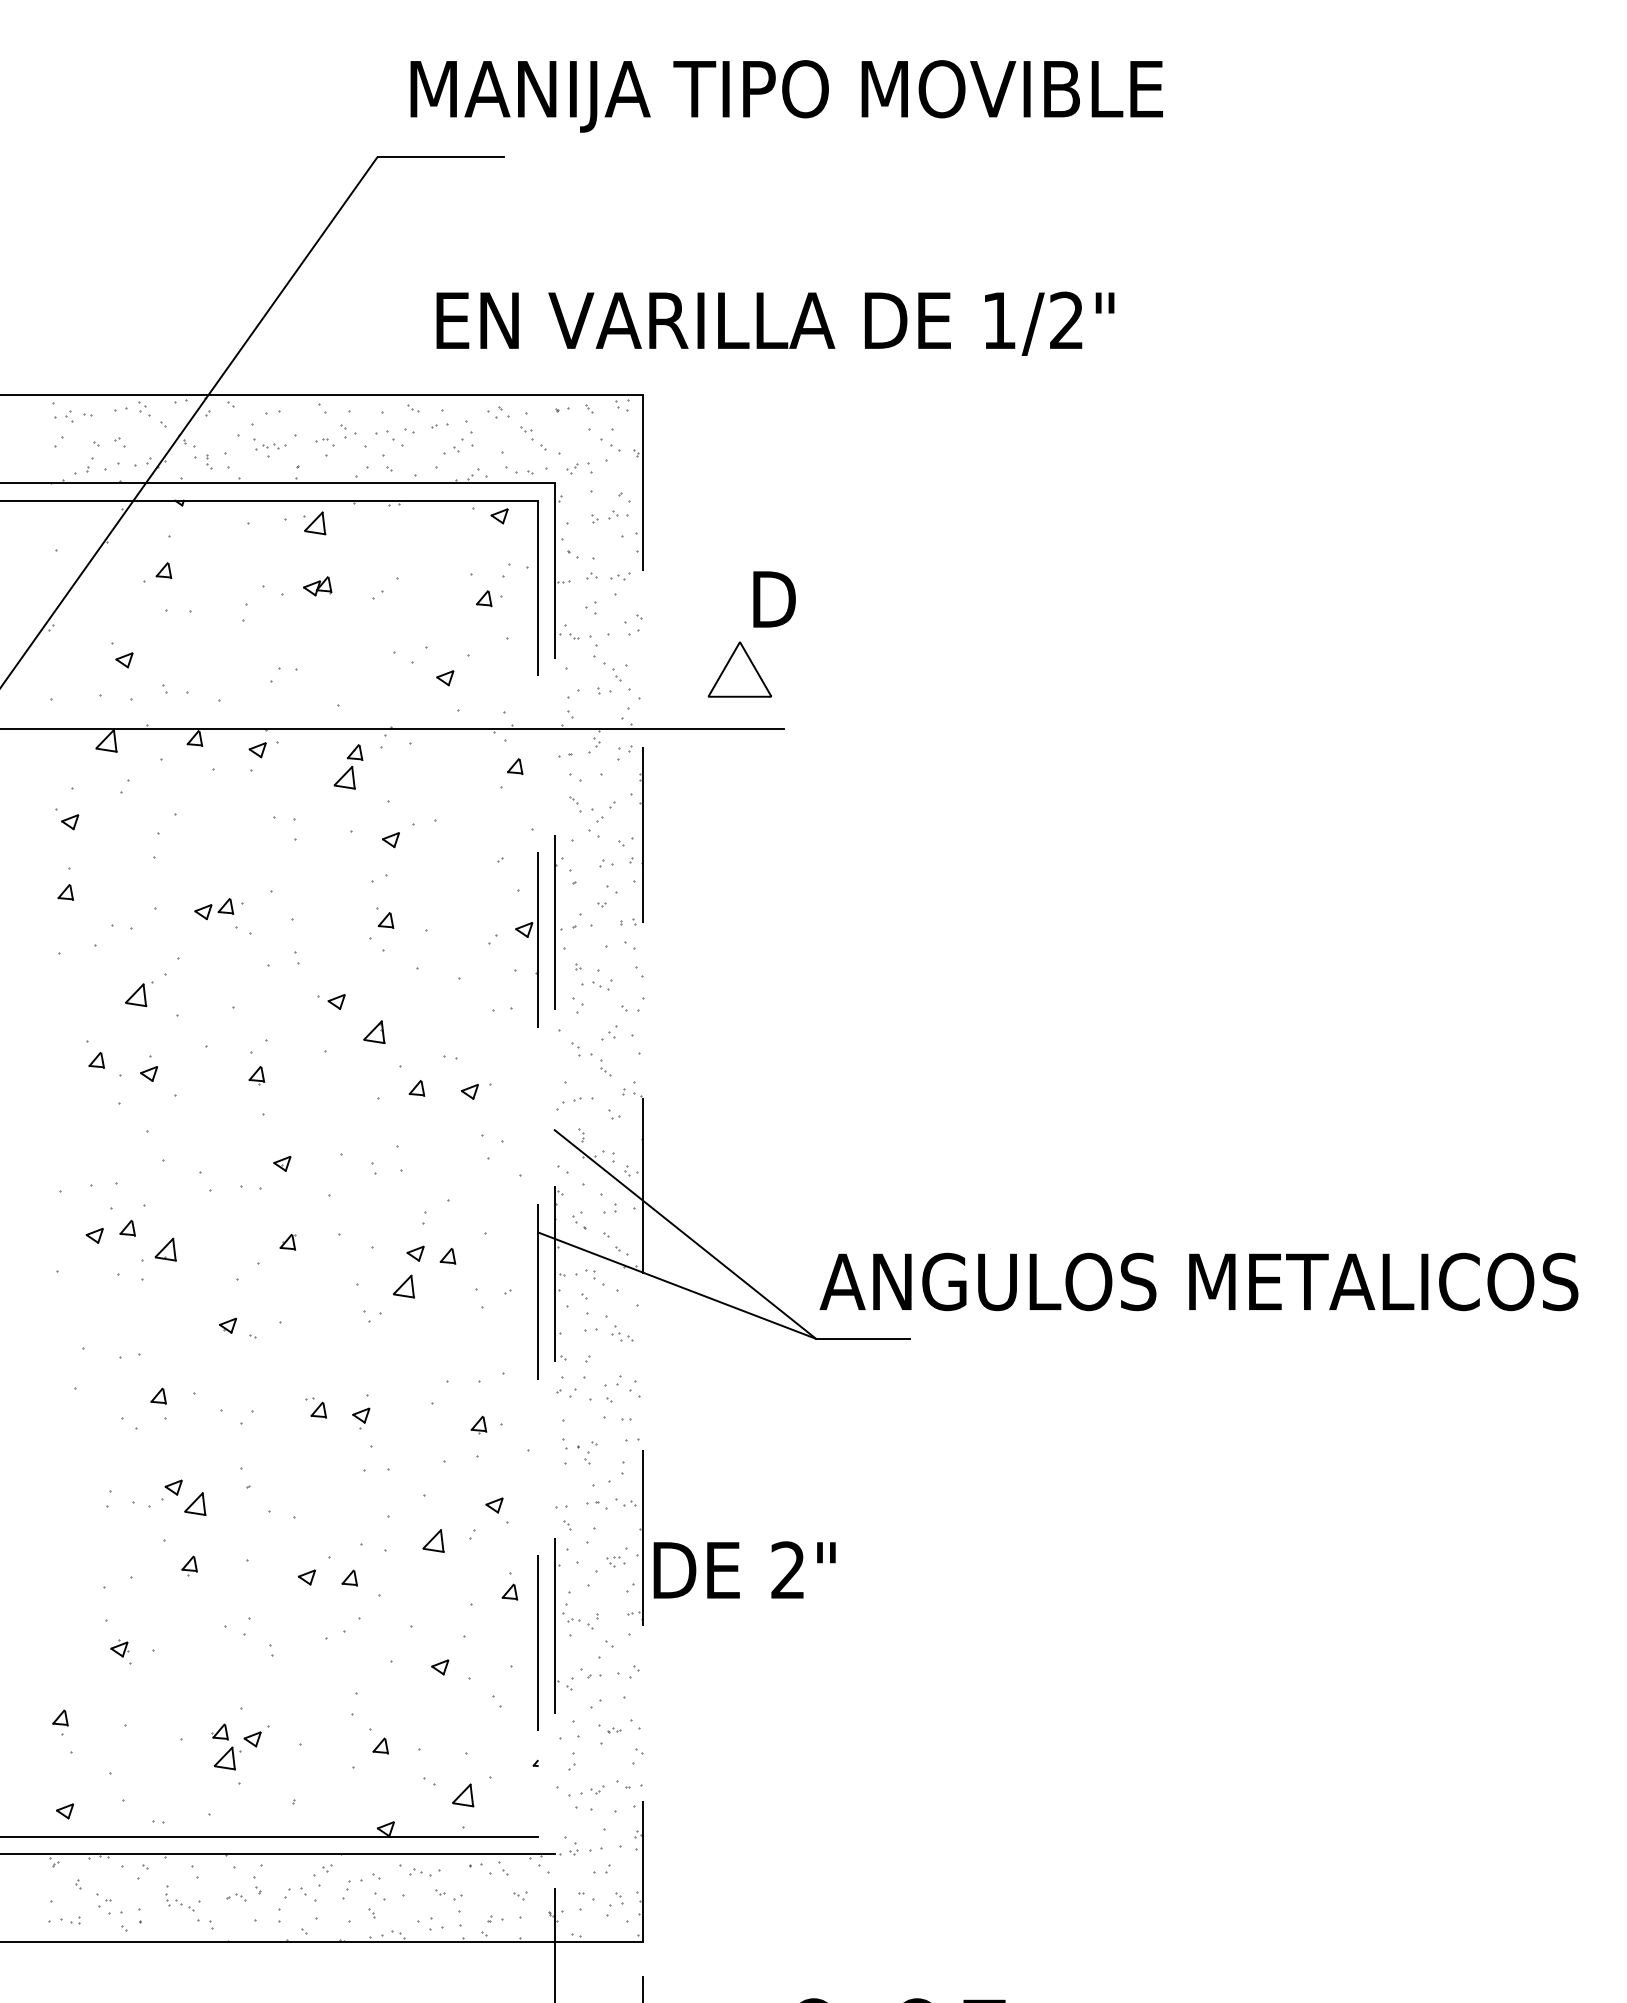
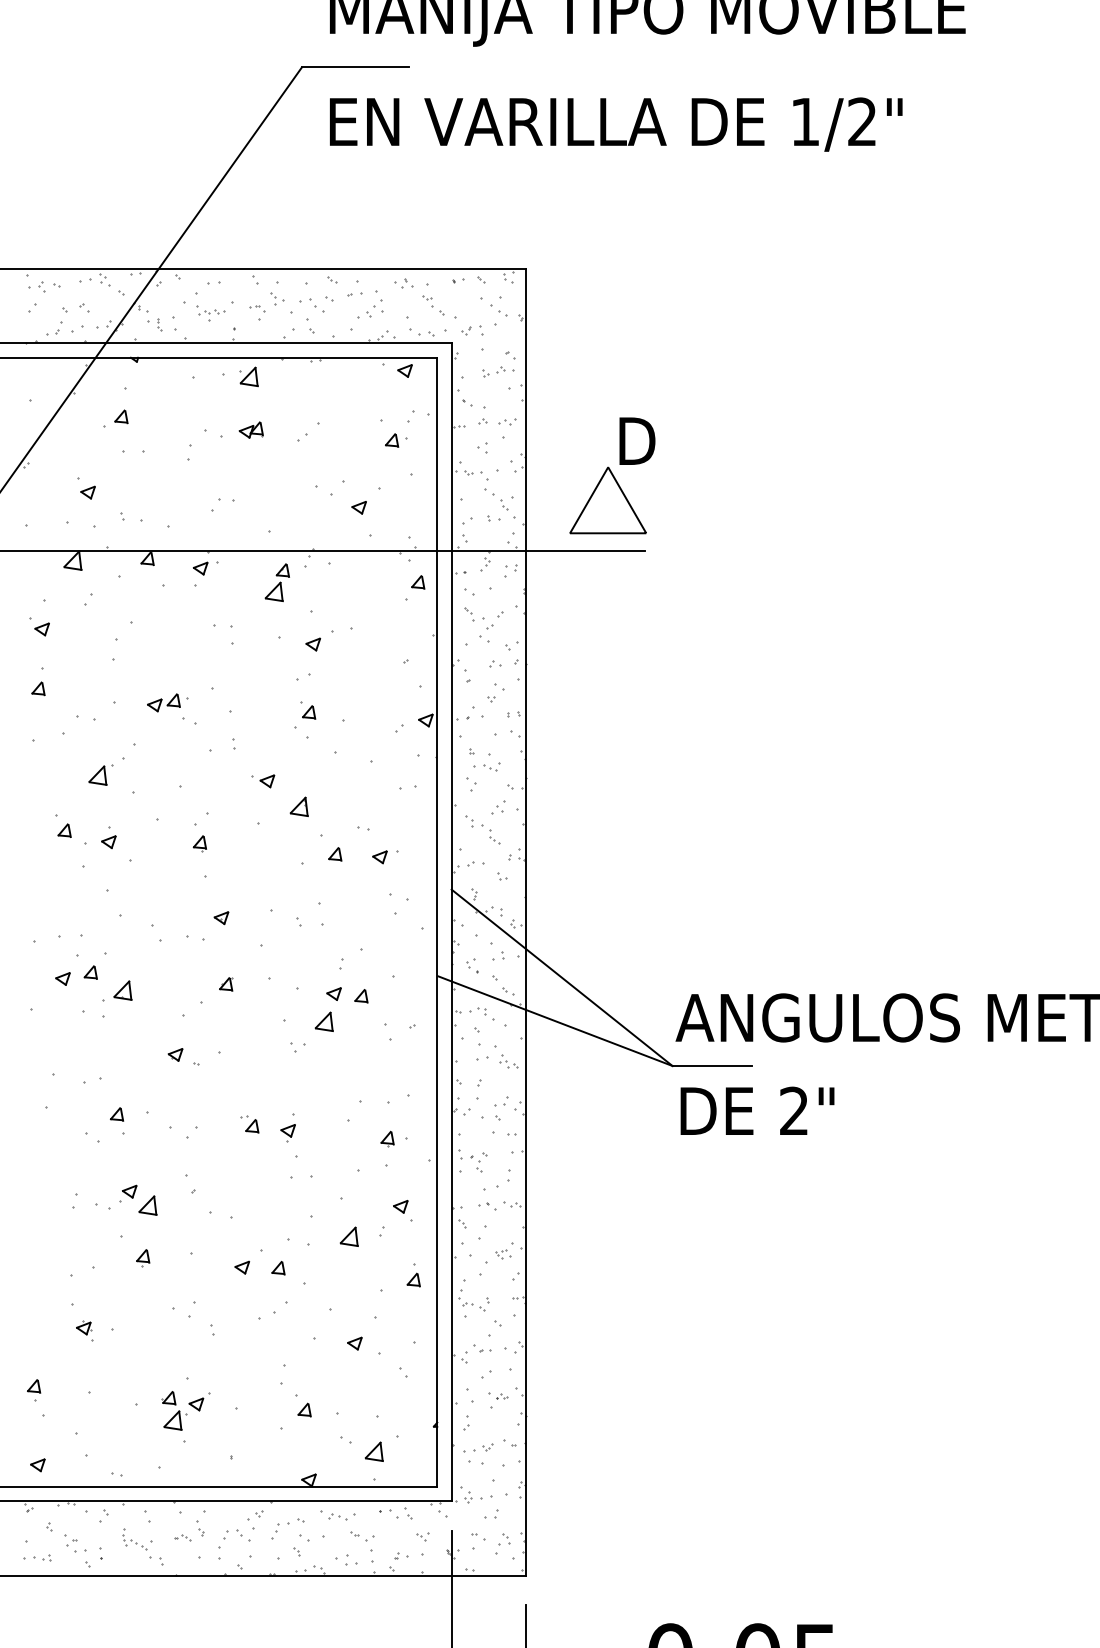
text: (775, 323) -> (616, 124), moved
part: (739, 669) -> (607, 500), size x1.43
line: (537, 1168) -> (437, 922), dashed -> solid
line: (555, 1168) -> (452, 922), dashed -> solid
line: (643, 1169) -> (526, 922), dashed -> solid
text: (744, 1569) -> (757, 1110), moved

